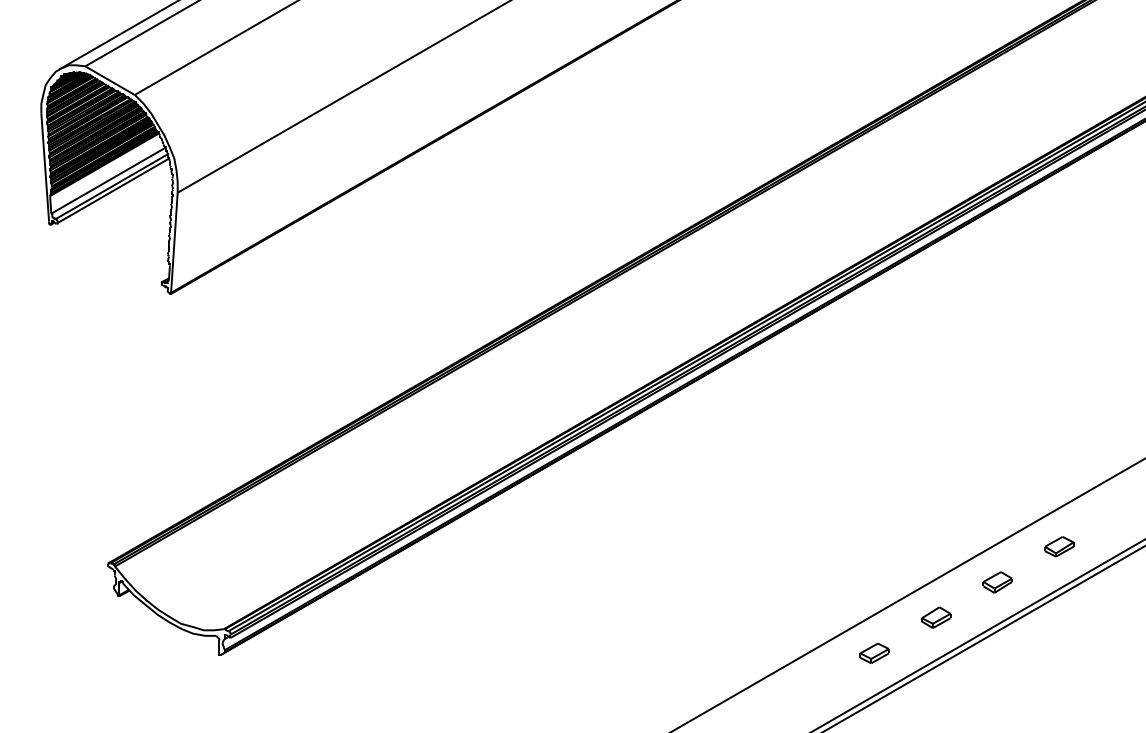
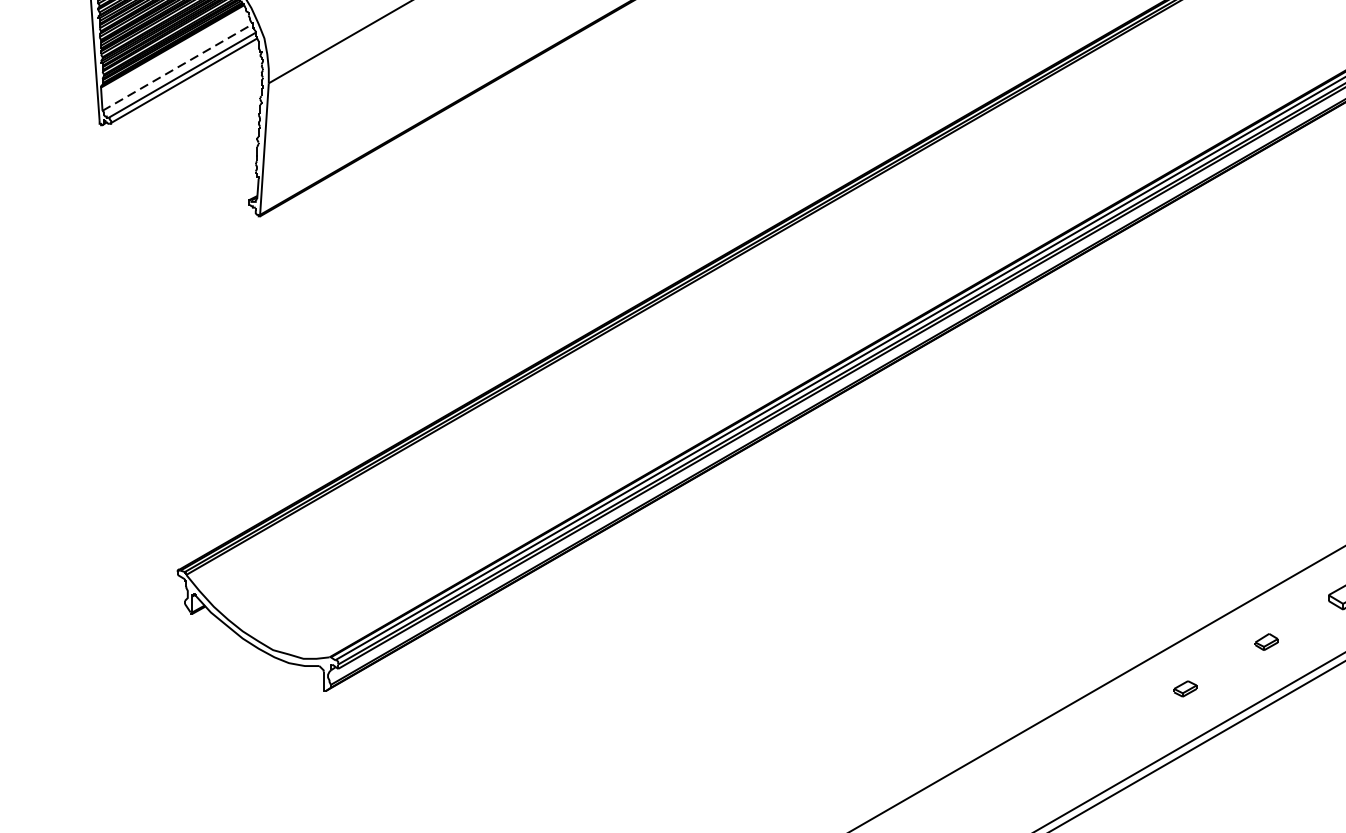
line: (108, 180) -> (177, 67), solid -> dashed
part: (936, 617) -> (1266, 641), size x0.6
part: (874, 652) -> (1185, 687), size x0.6

